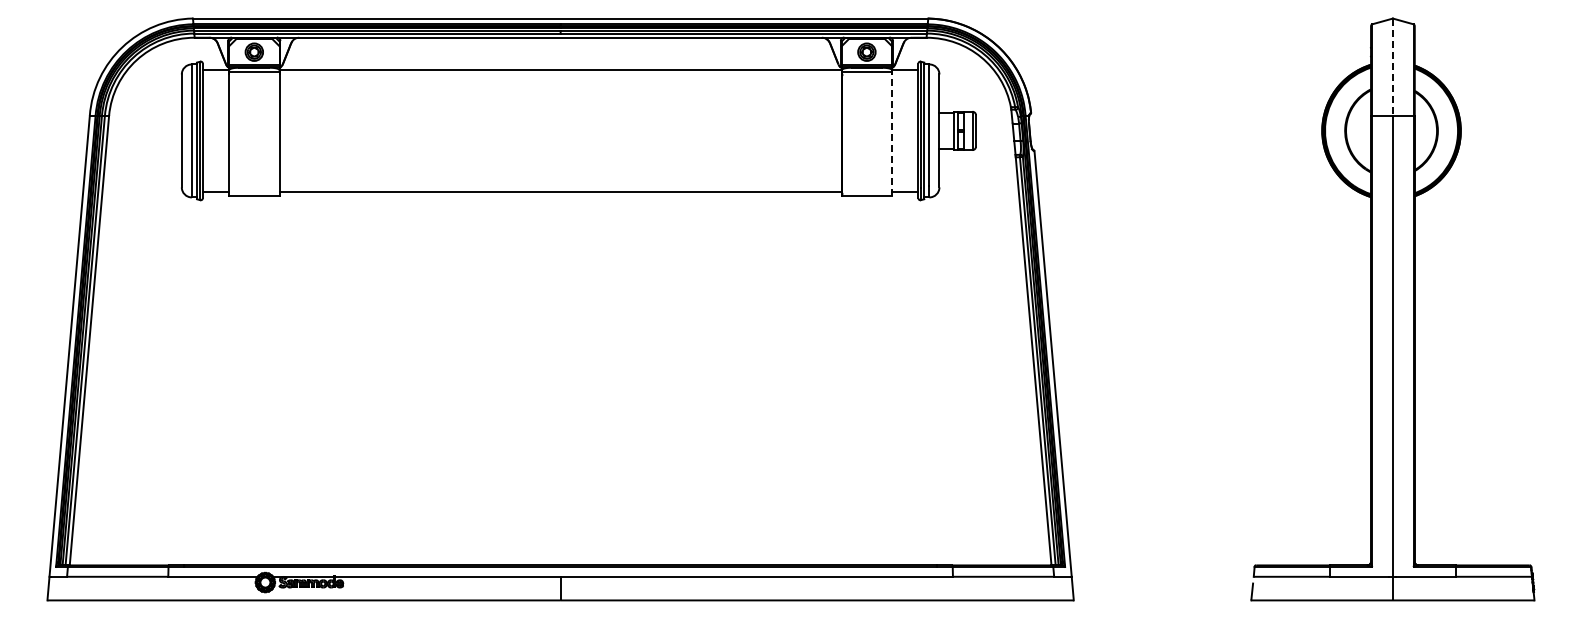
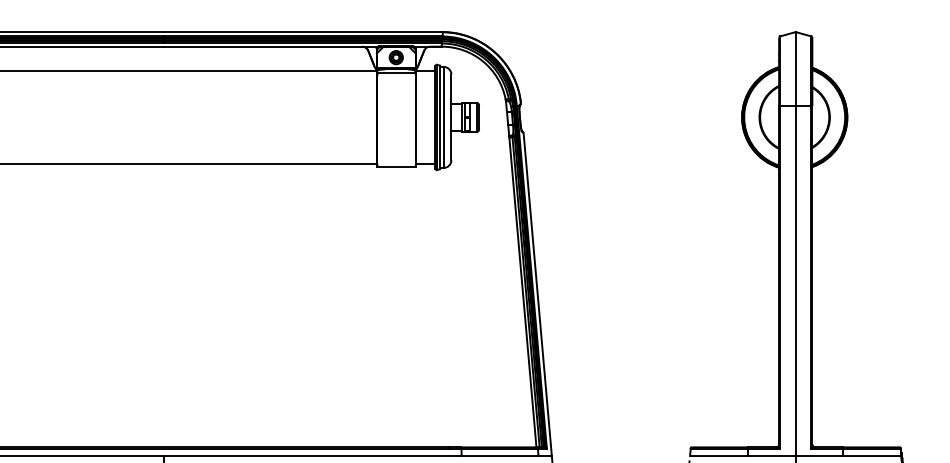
line: (1392, 67) -> (795, 69), dashed -> solid
line: (892, 132) -> (415, 118), dashed -> solid

